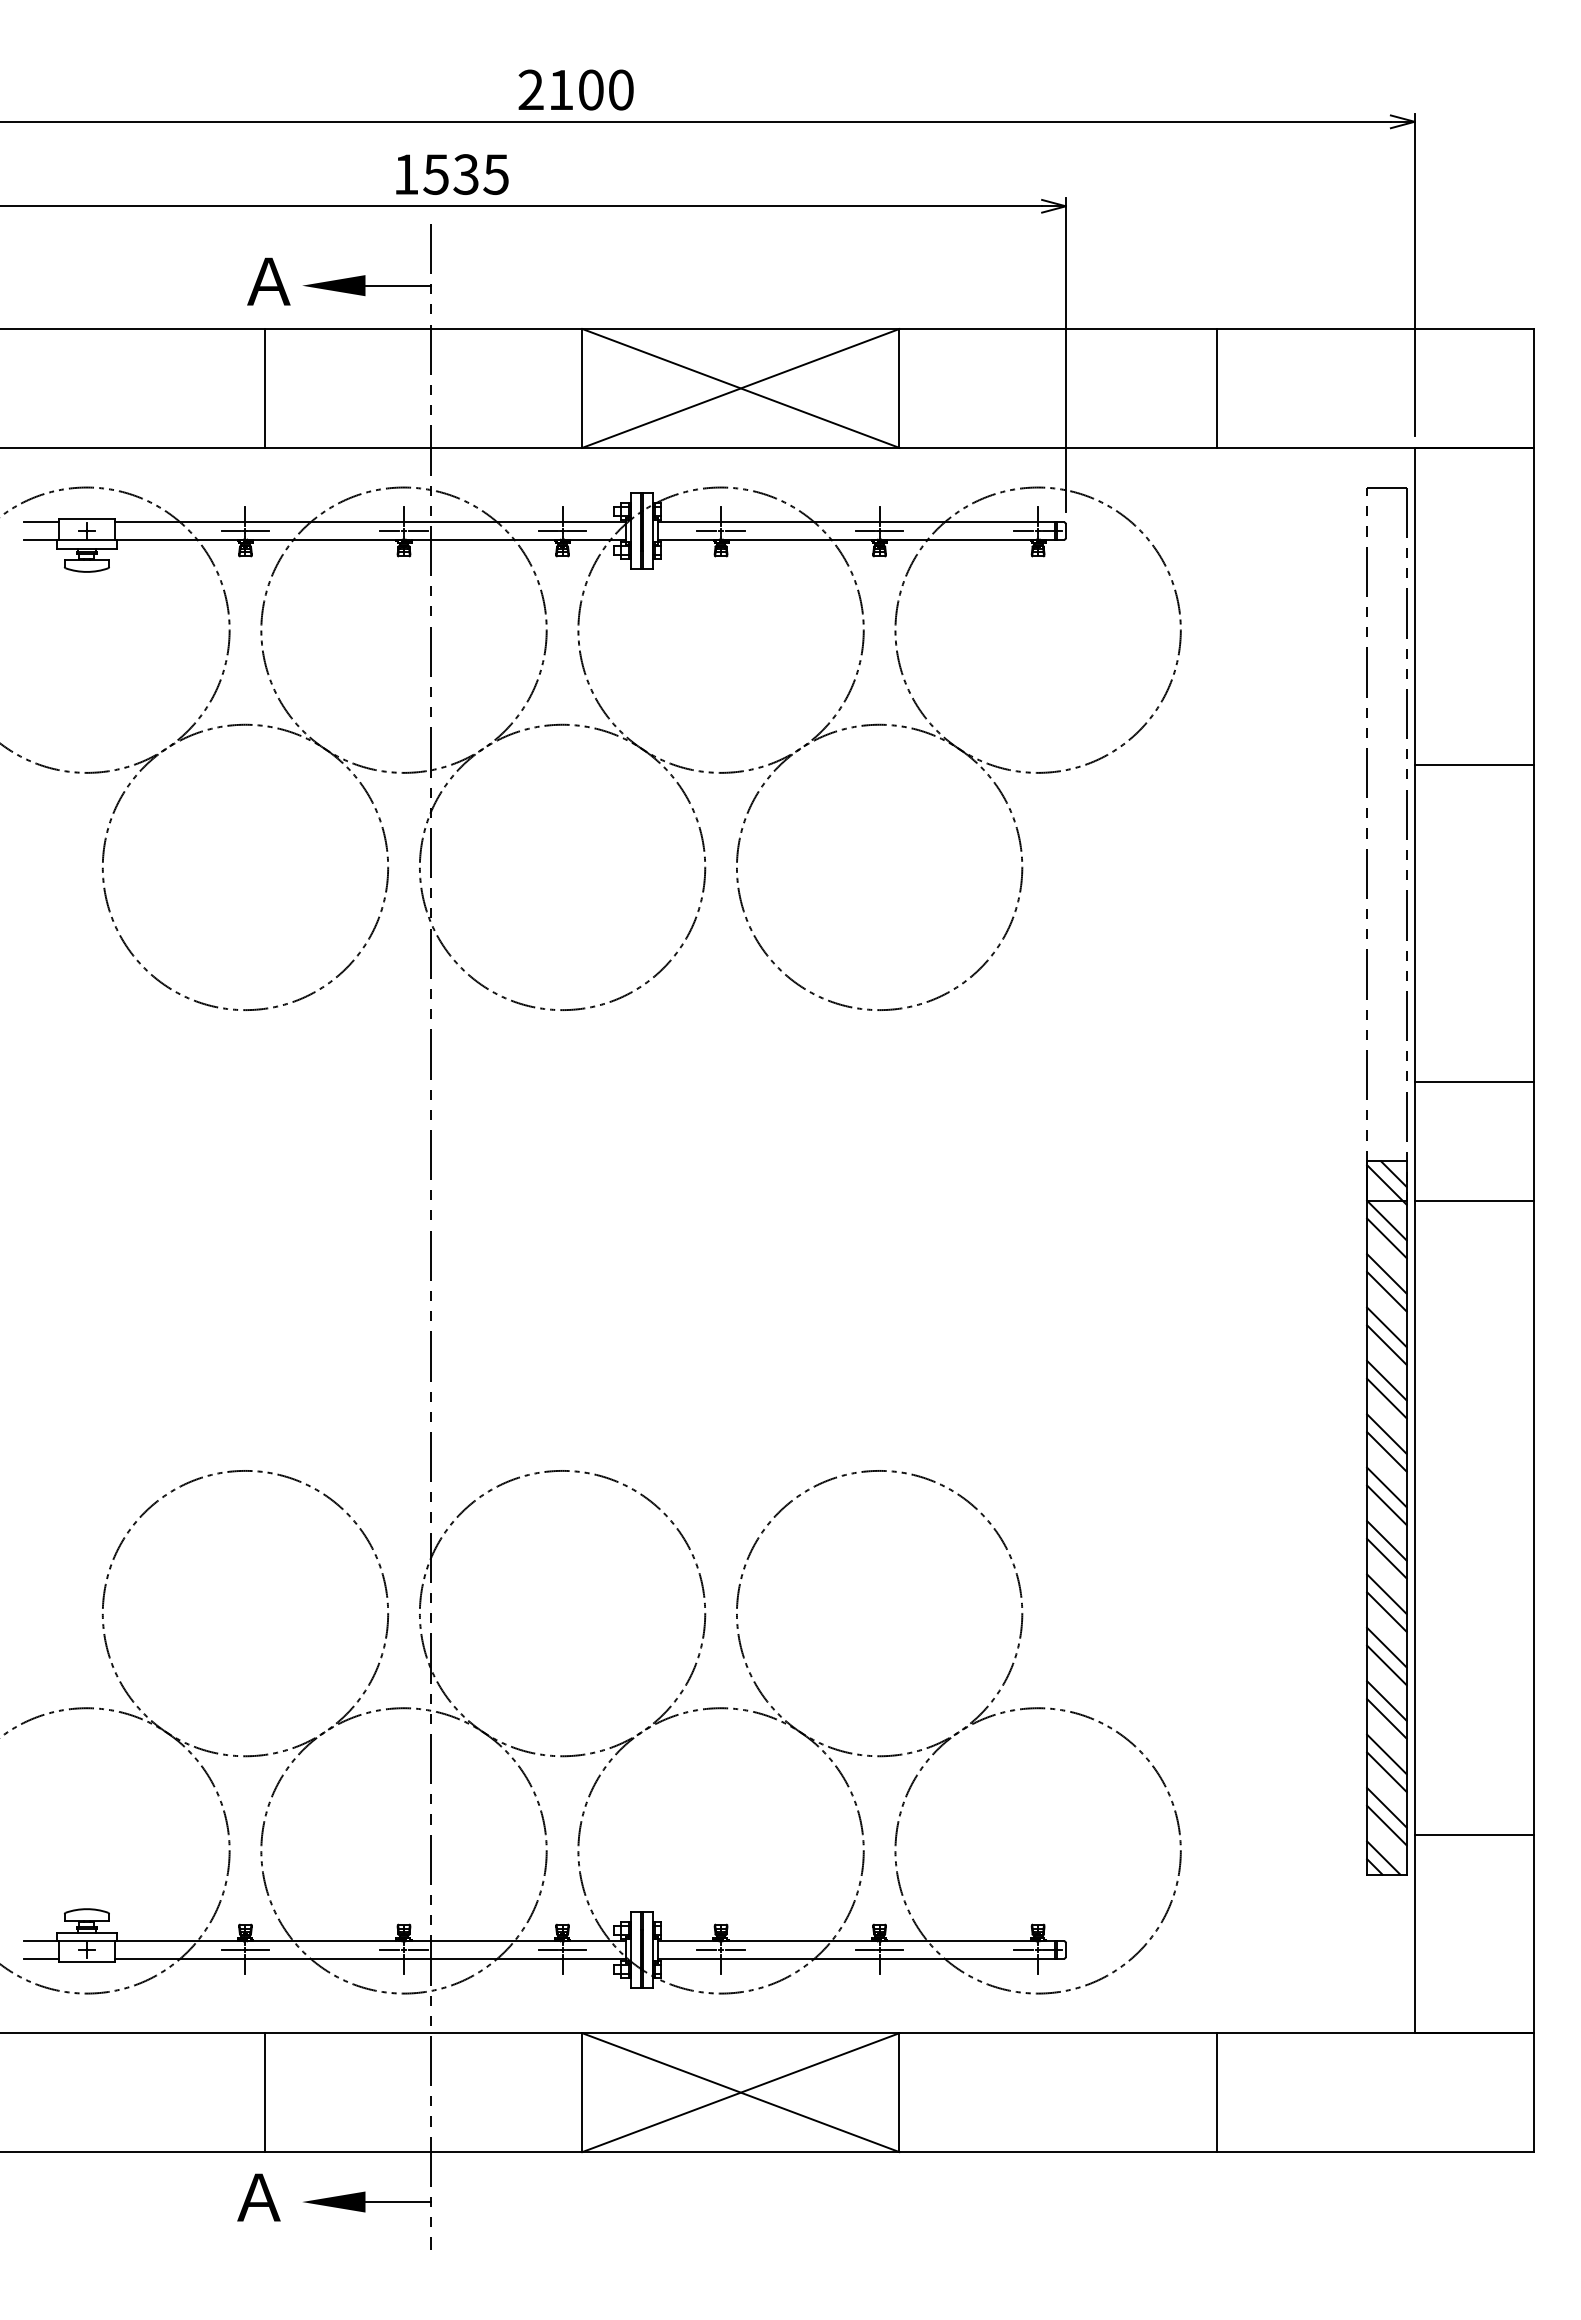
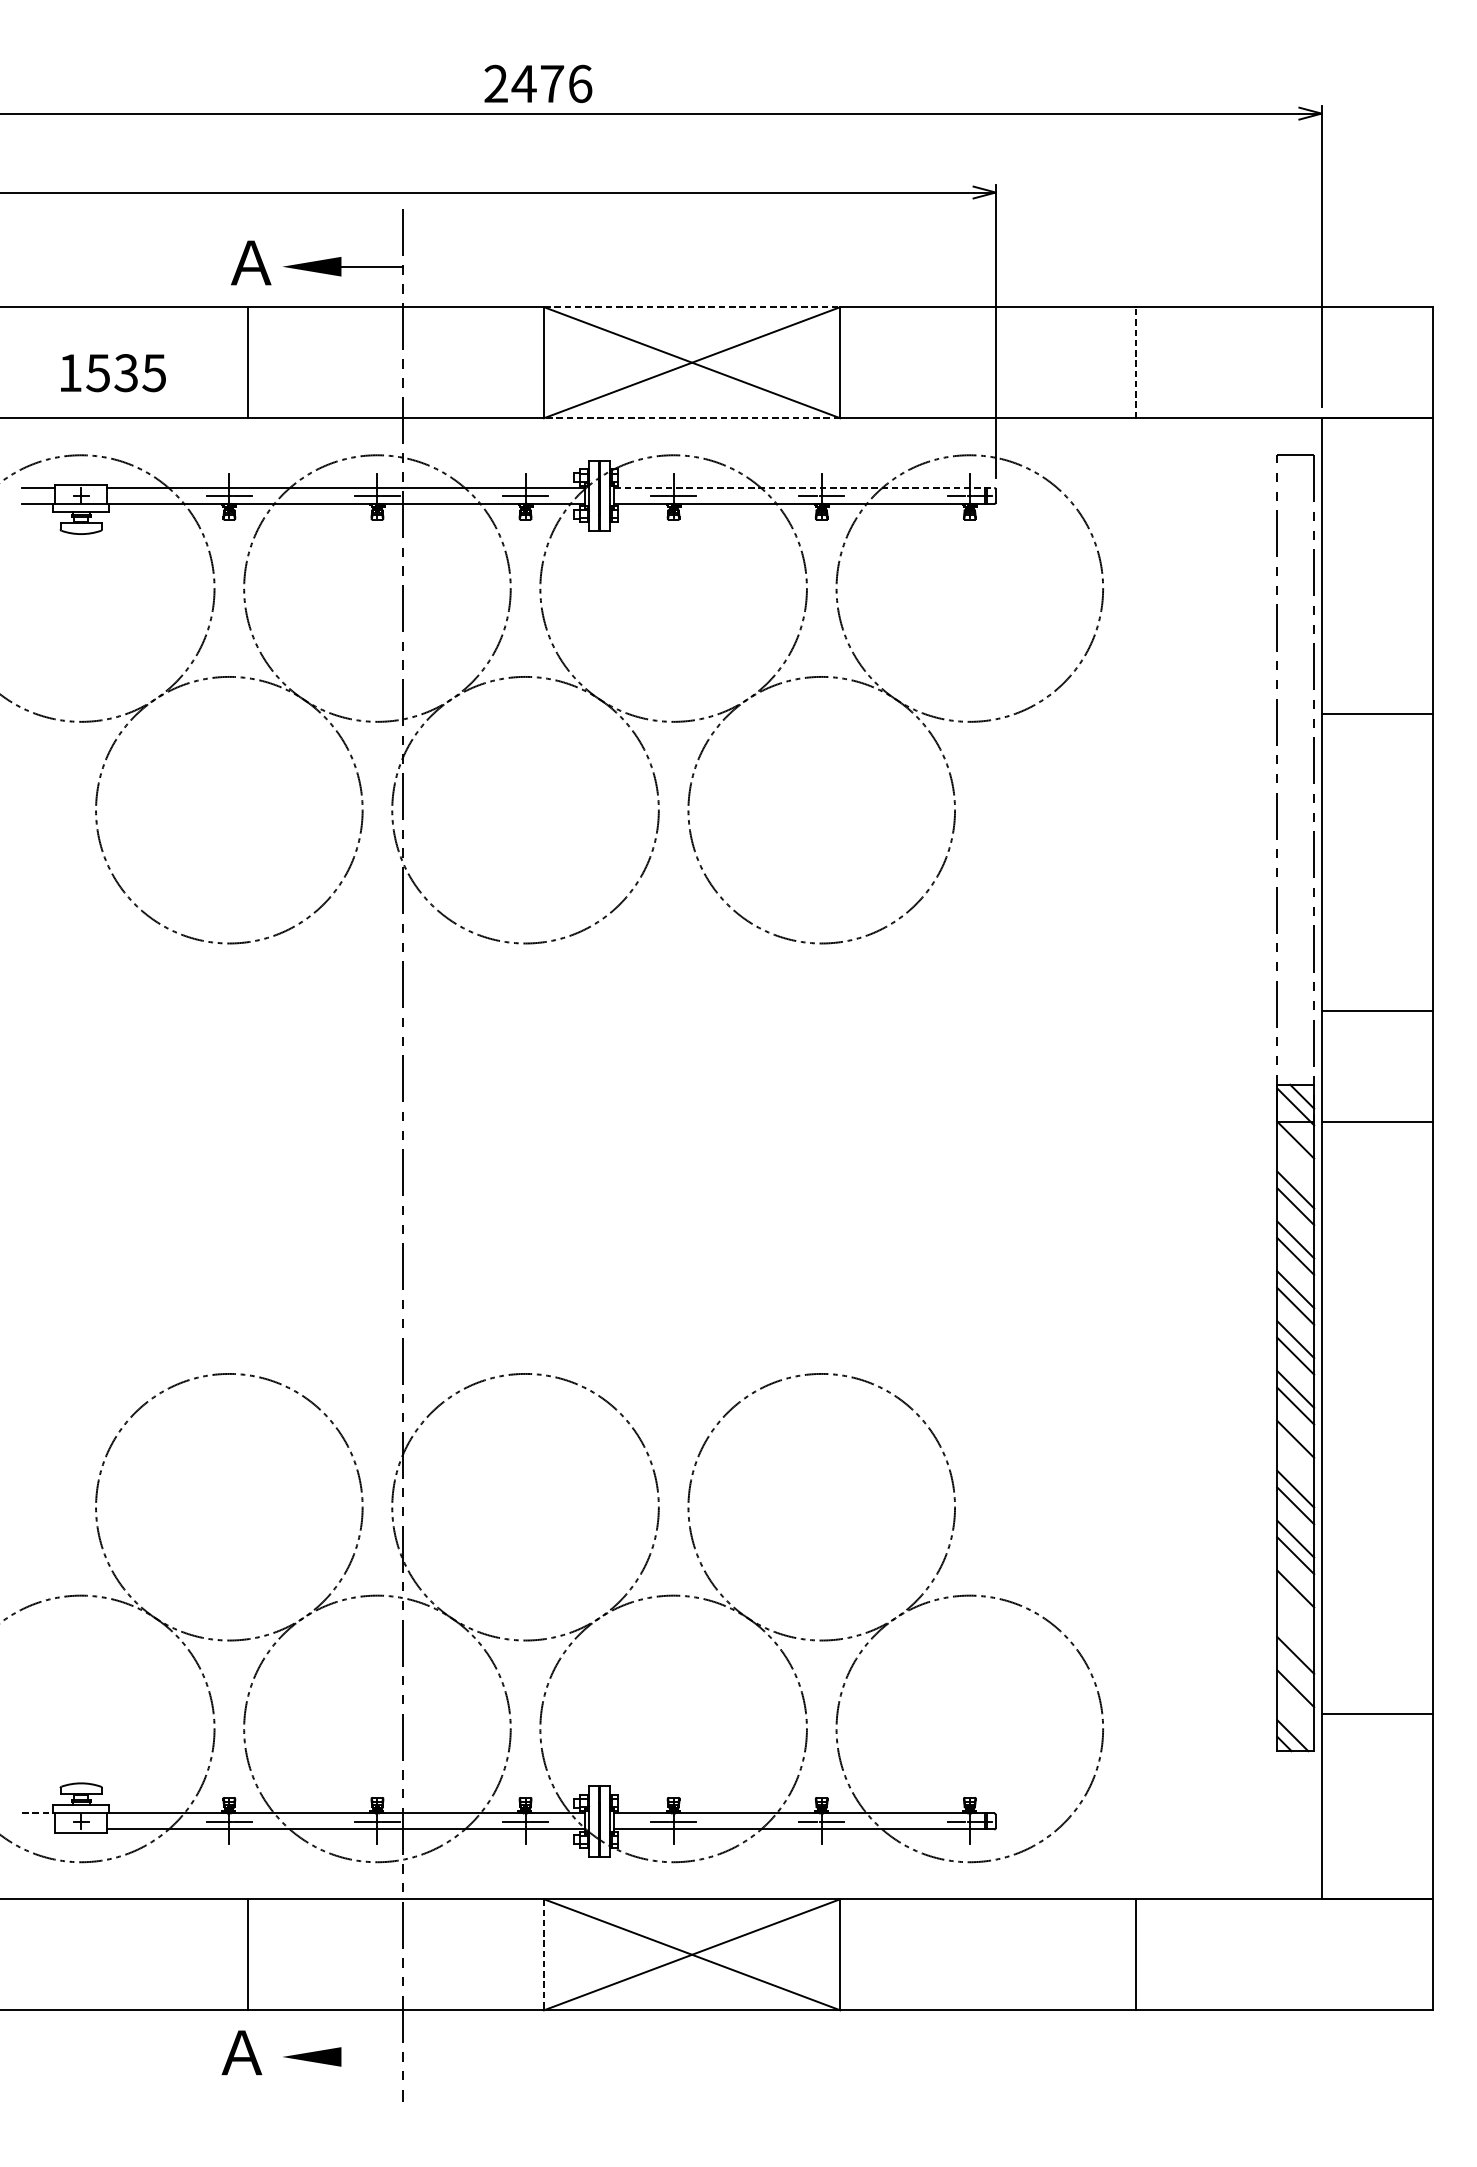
text: (590, 89) -> (551, 83), 2100 -> 2476
text: (452, 174) -> (113, 373), moved
line: (740, 329) -> (691, 307), solid -> dashed
line: (1216, 387) -> (1136, 361), solid -> dashed
line: (740, 447) -> (691, 417), solid -> dashed
line: (861, 522) -> (804, 487), solid -> dashed
line: (1386, 1238) -> (1295, 1156), removed
line: (1386, 1558) -> (1295, 1455), removed
line: (1386, 1718) -> (1295, 1605), removed
line: (1386, 1754) -> (1295, 1638), removed
line: (1386, 1825) -> (1295, 1705), removed
line: (41, 1941) -> (38, 1813), solid -> dashed
line: (41, 1958) -> (38, 1829), removed
line: (582, 2093) -> (544, 1955), solid -> dashed
line: (398, 2202) -> (372, 2057), removed

